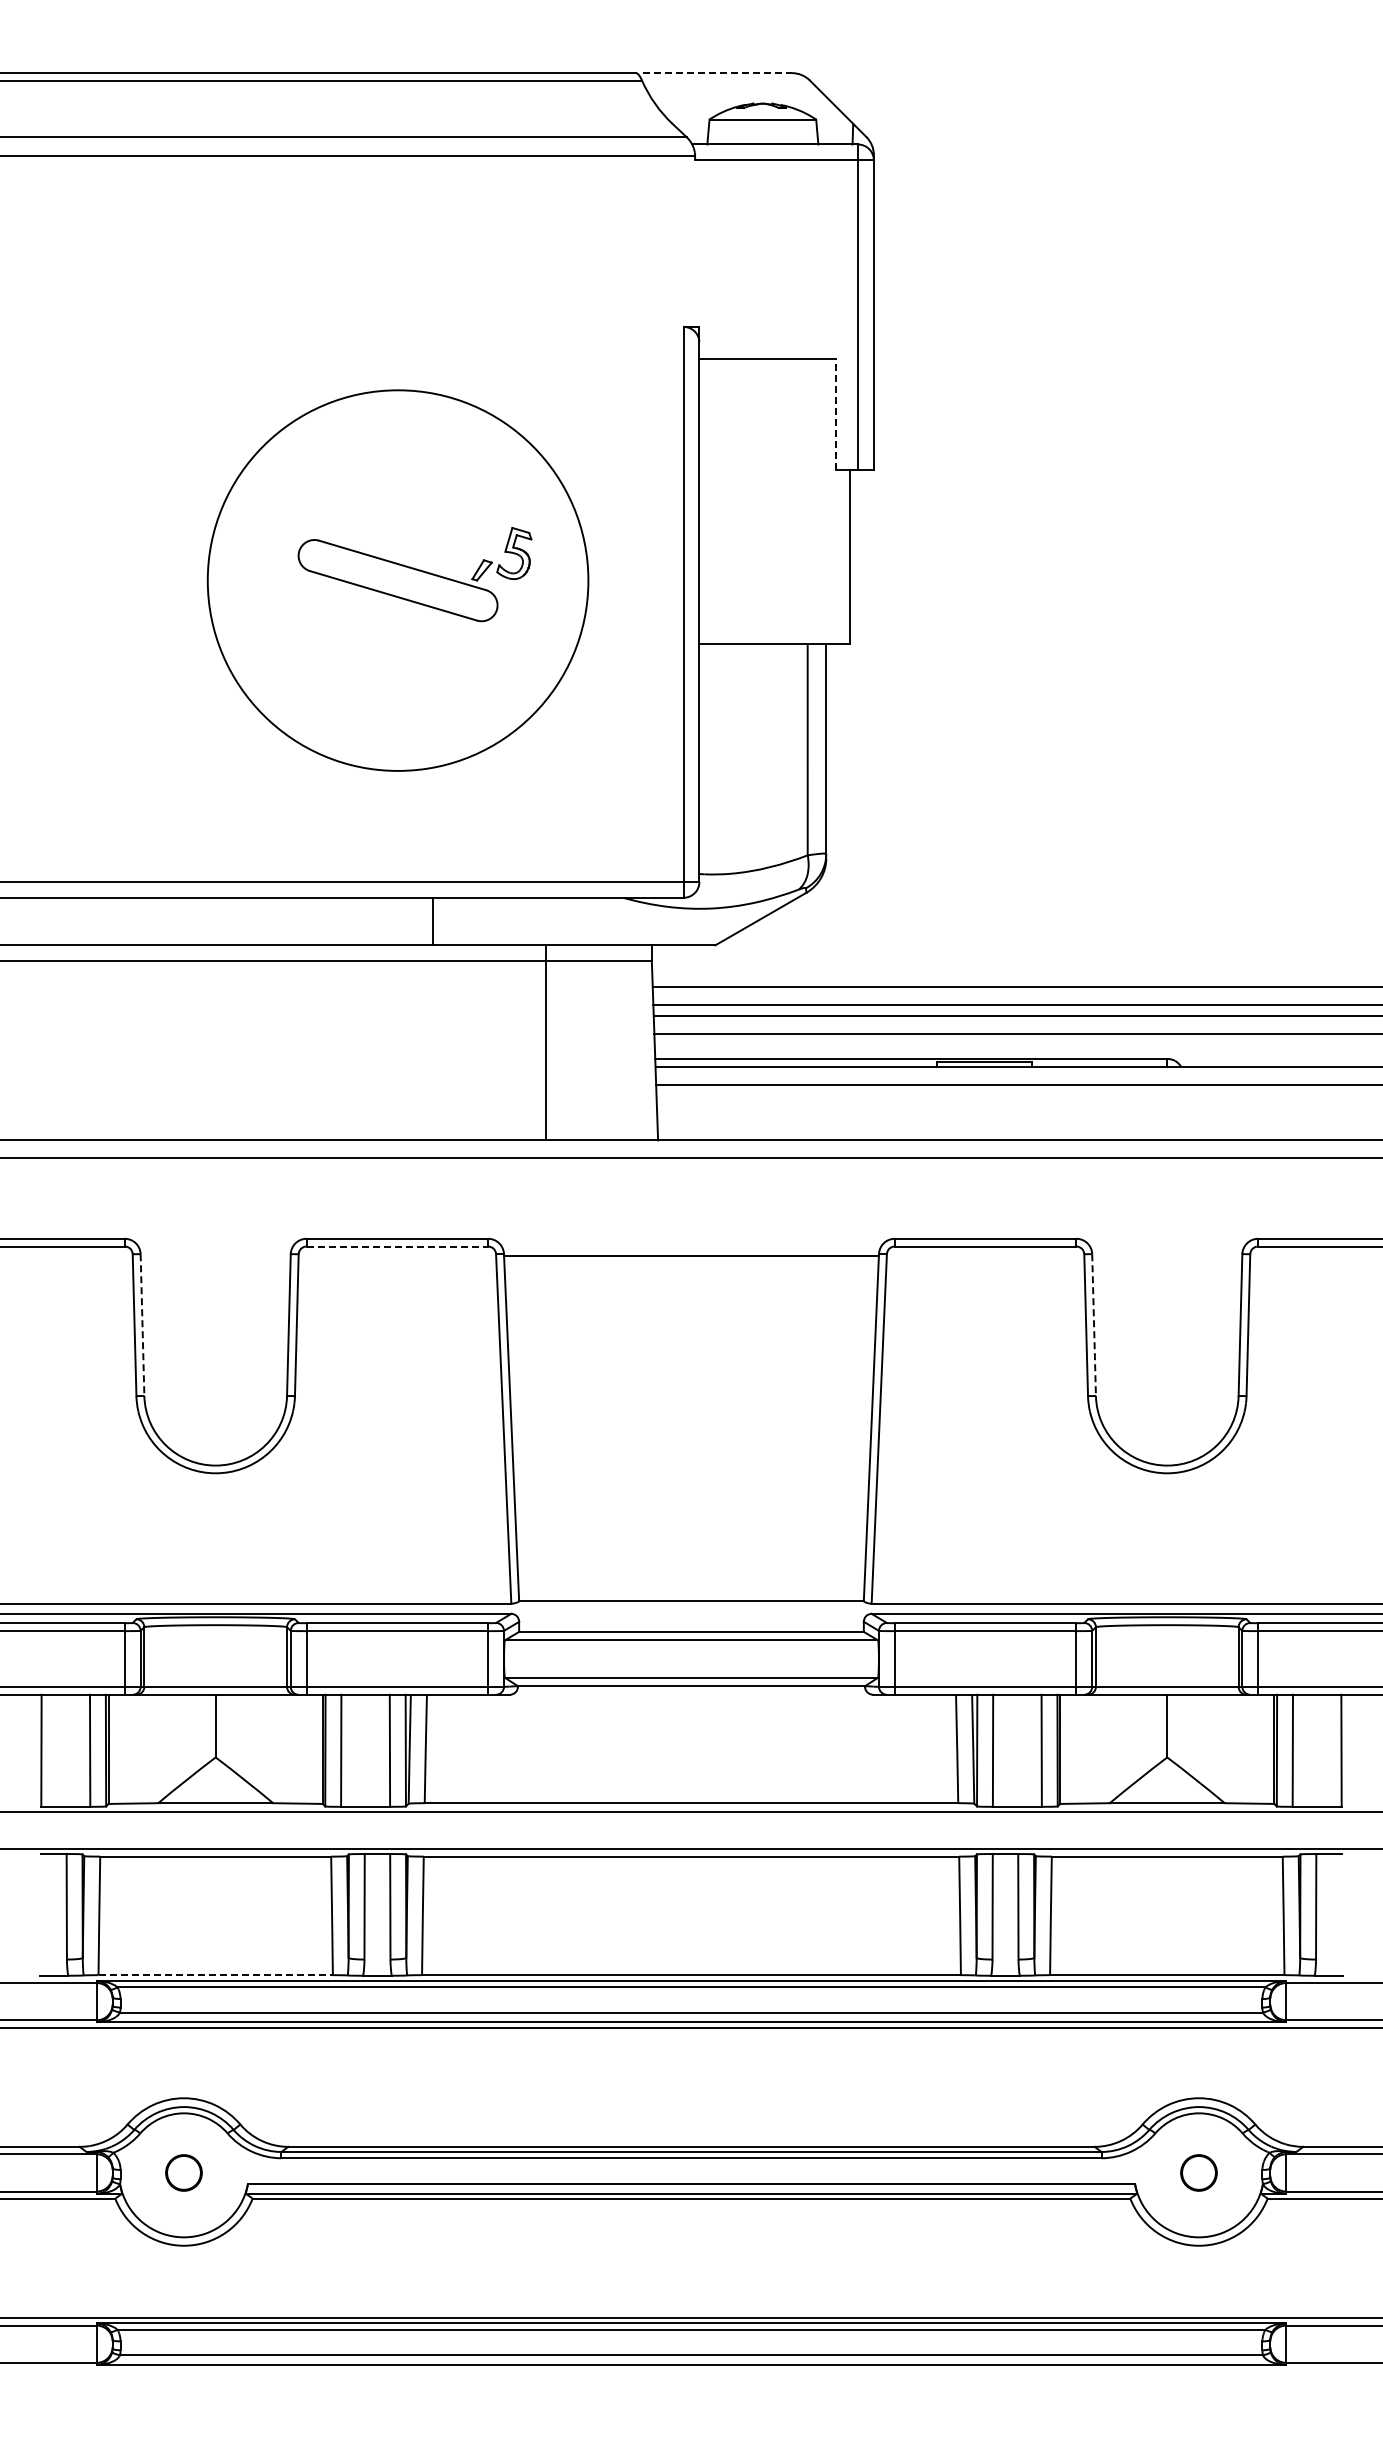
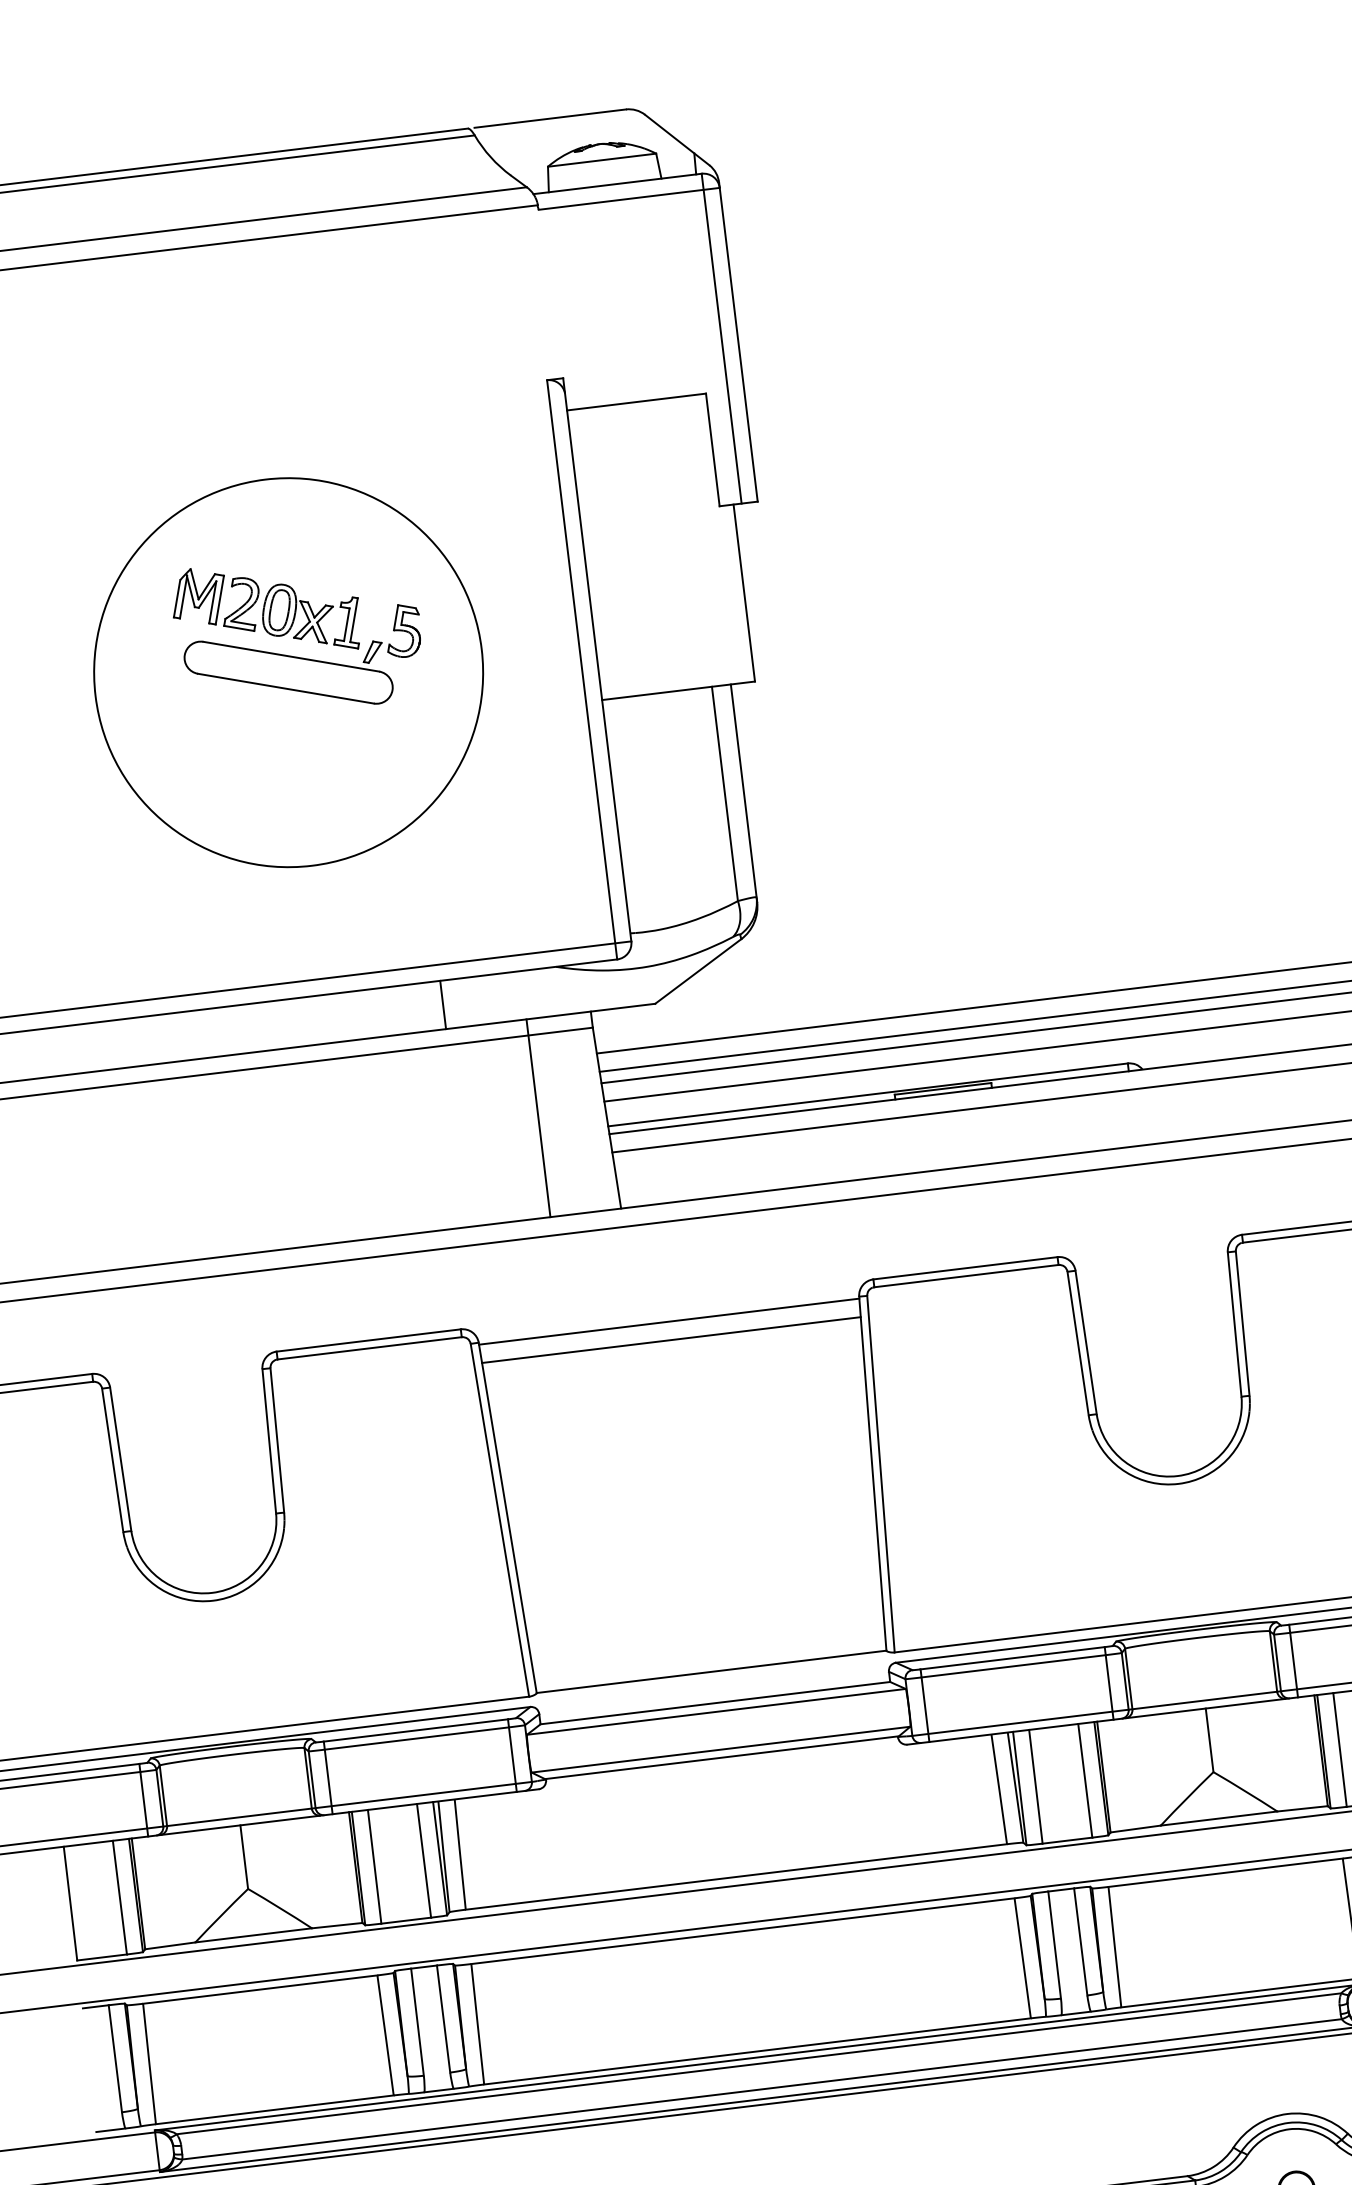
line: (717, 73) -> (550, 118), dashed -> solid
line: (836, 414) -> (713, 450), dashed -> solid
part: (383, 516) -> (265, 609), added
line: (433, 921) -> (443, 1004), moved
line: (546, 1042) -> (538, 1117), moved
line: (397, 1246) -> (369, 1348), dashed -> solid
line: (691, 1273) -> (671, 1339), added
line: (142, 1325) -> (120, 1459), dashed -> solid
line: (1094, 1325) -> (1086, 1342), dashed -> solid
line: (216, 1975) -> (275, 2110), dashed -> solid

